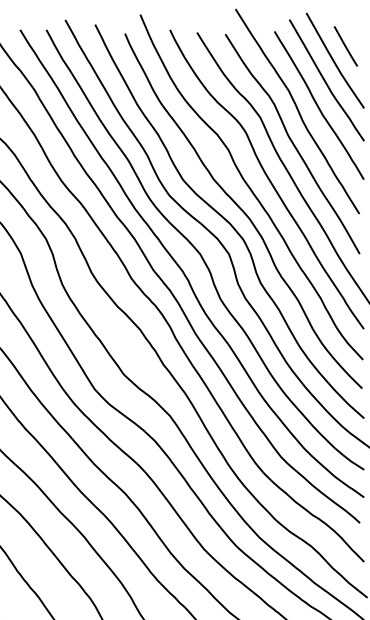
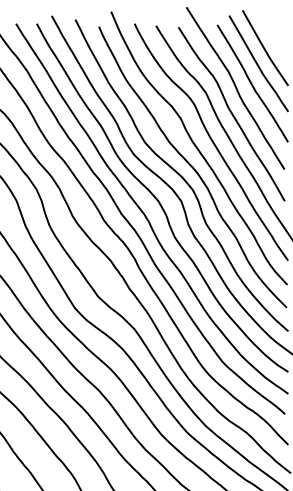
line: (345, 45) -> (273, 36), removed

